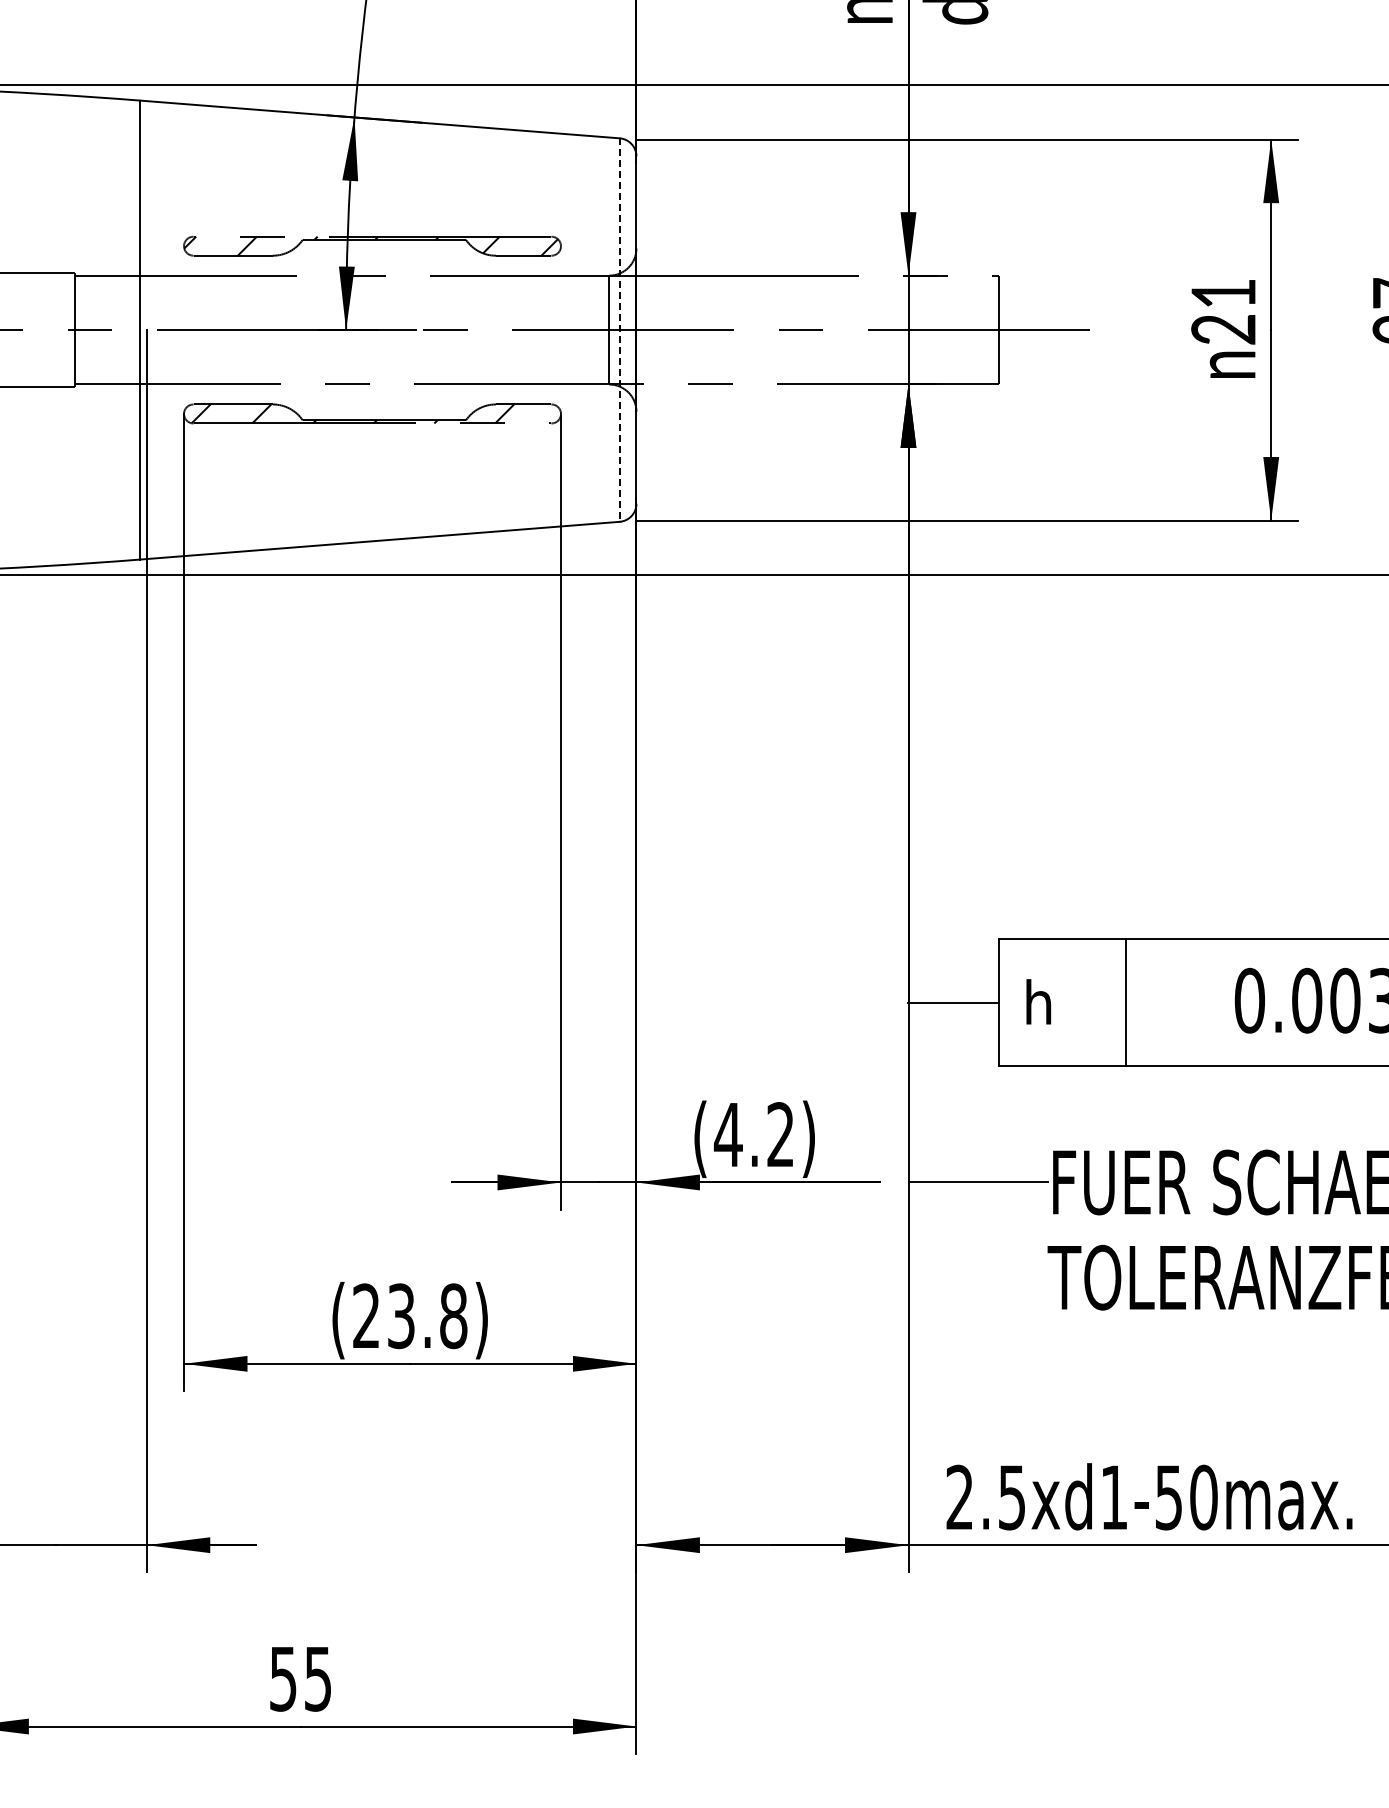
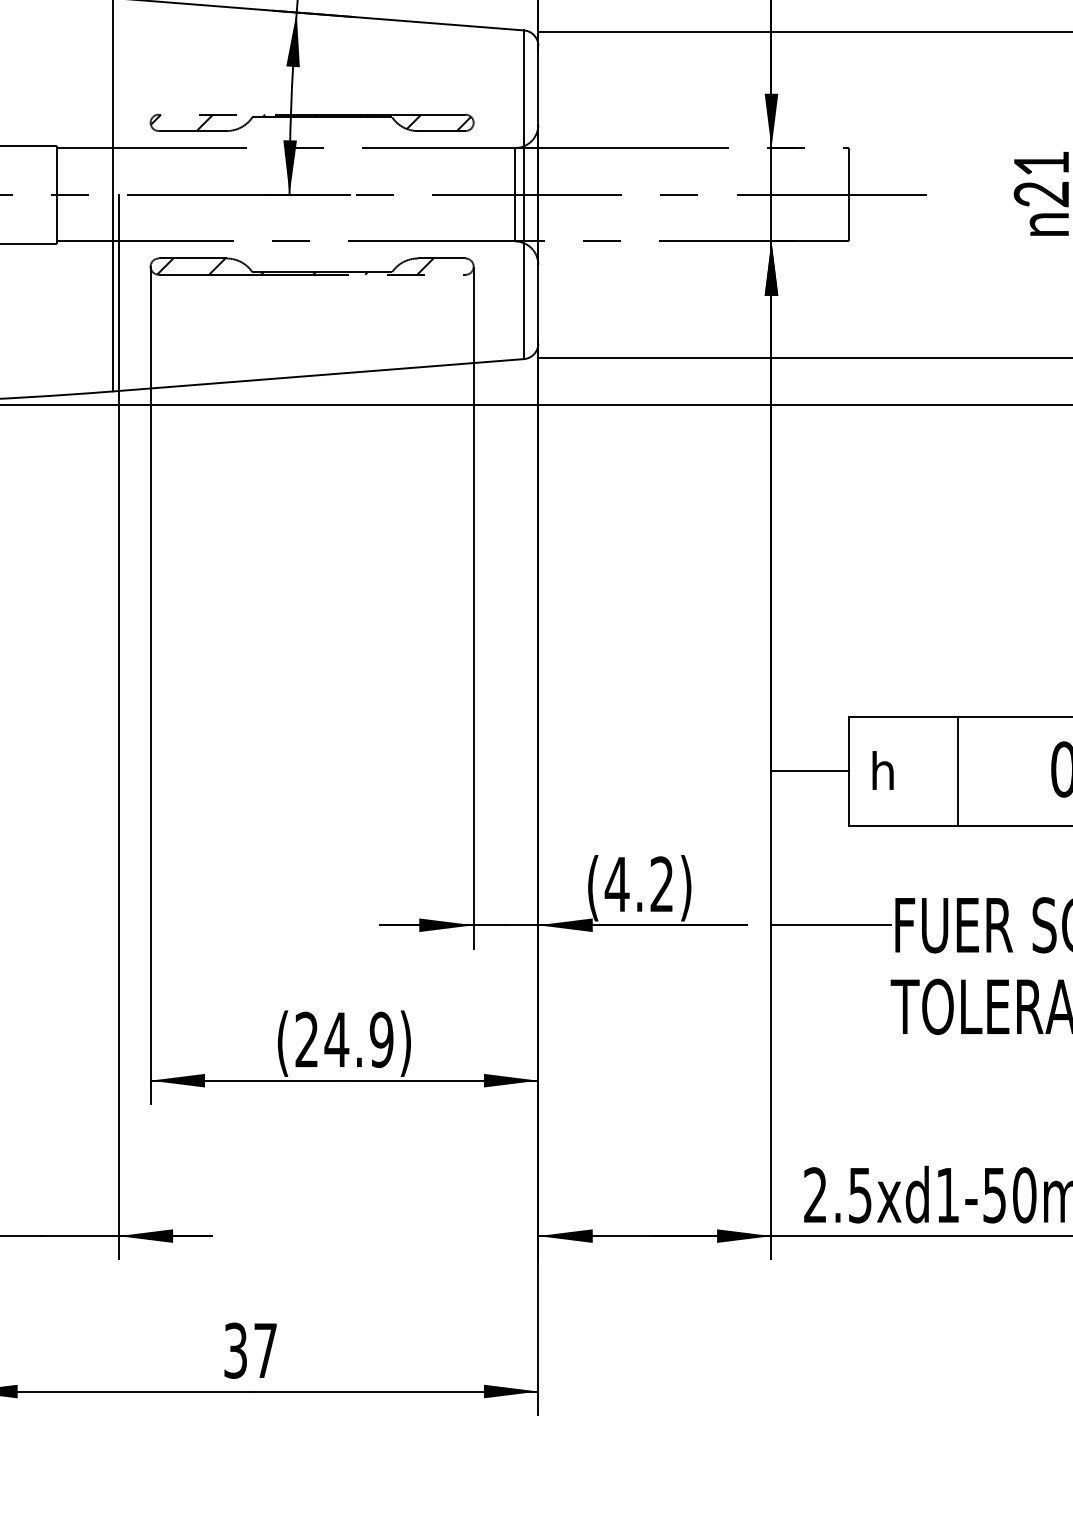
line: (619, 330) -> (523, 195), dashed -> solid
text: (426, 1316) -> (358, 1040), (23.8) -> (24.9)
text: (300, 1678) -> (250, 1350), 55 -> 37

